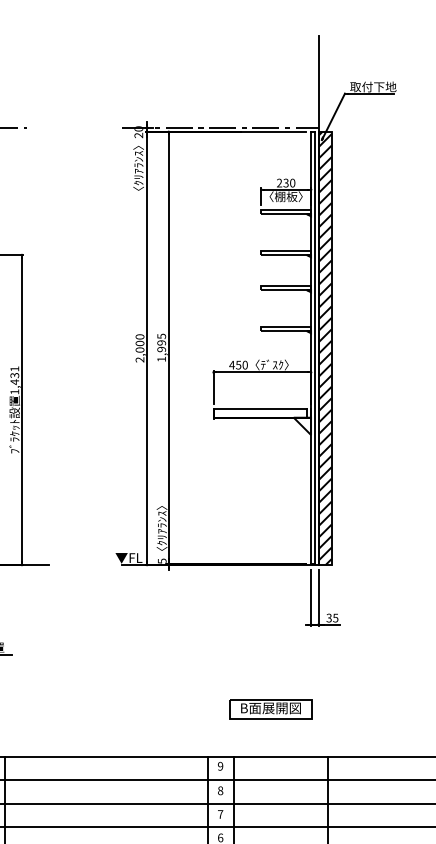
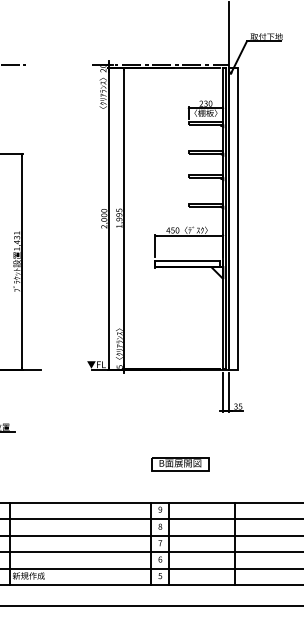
hatch: (324, 347) -> (232, 218), removed
part: (271, 709) -> (180, 464), moved

